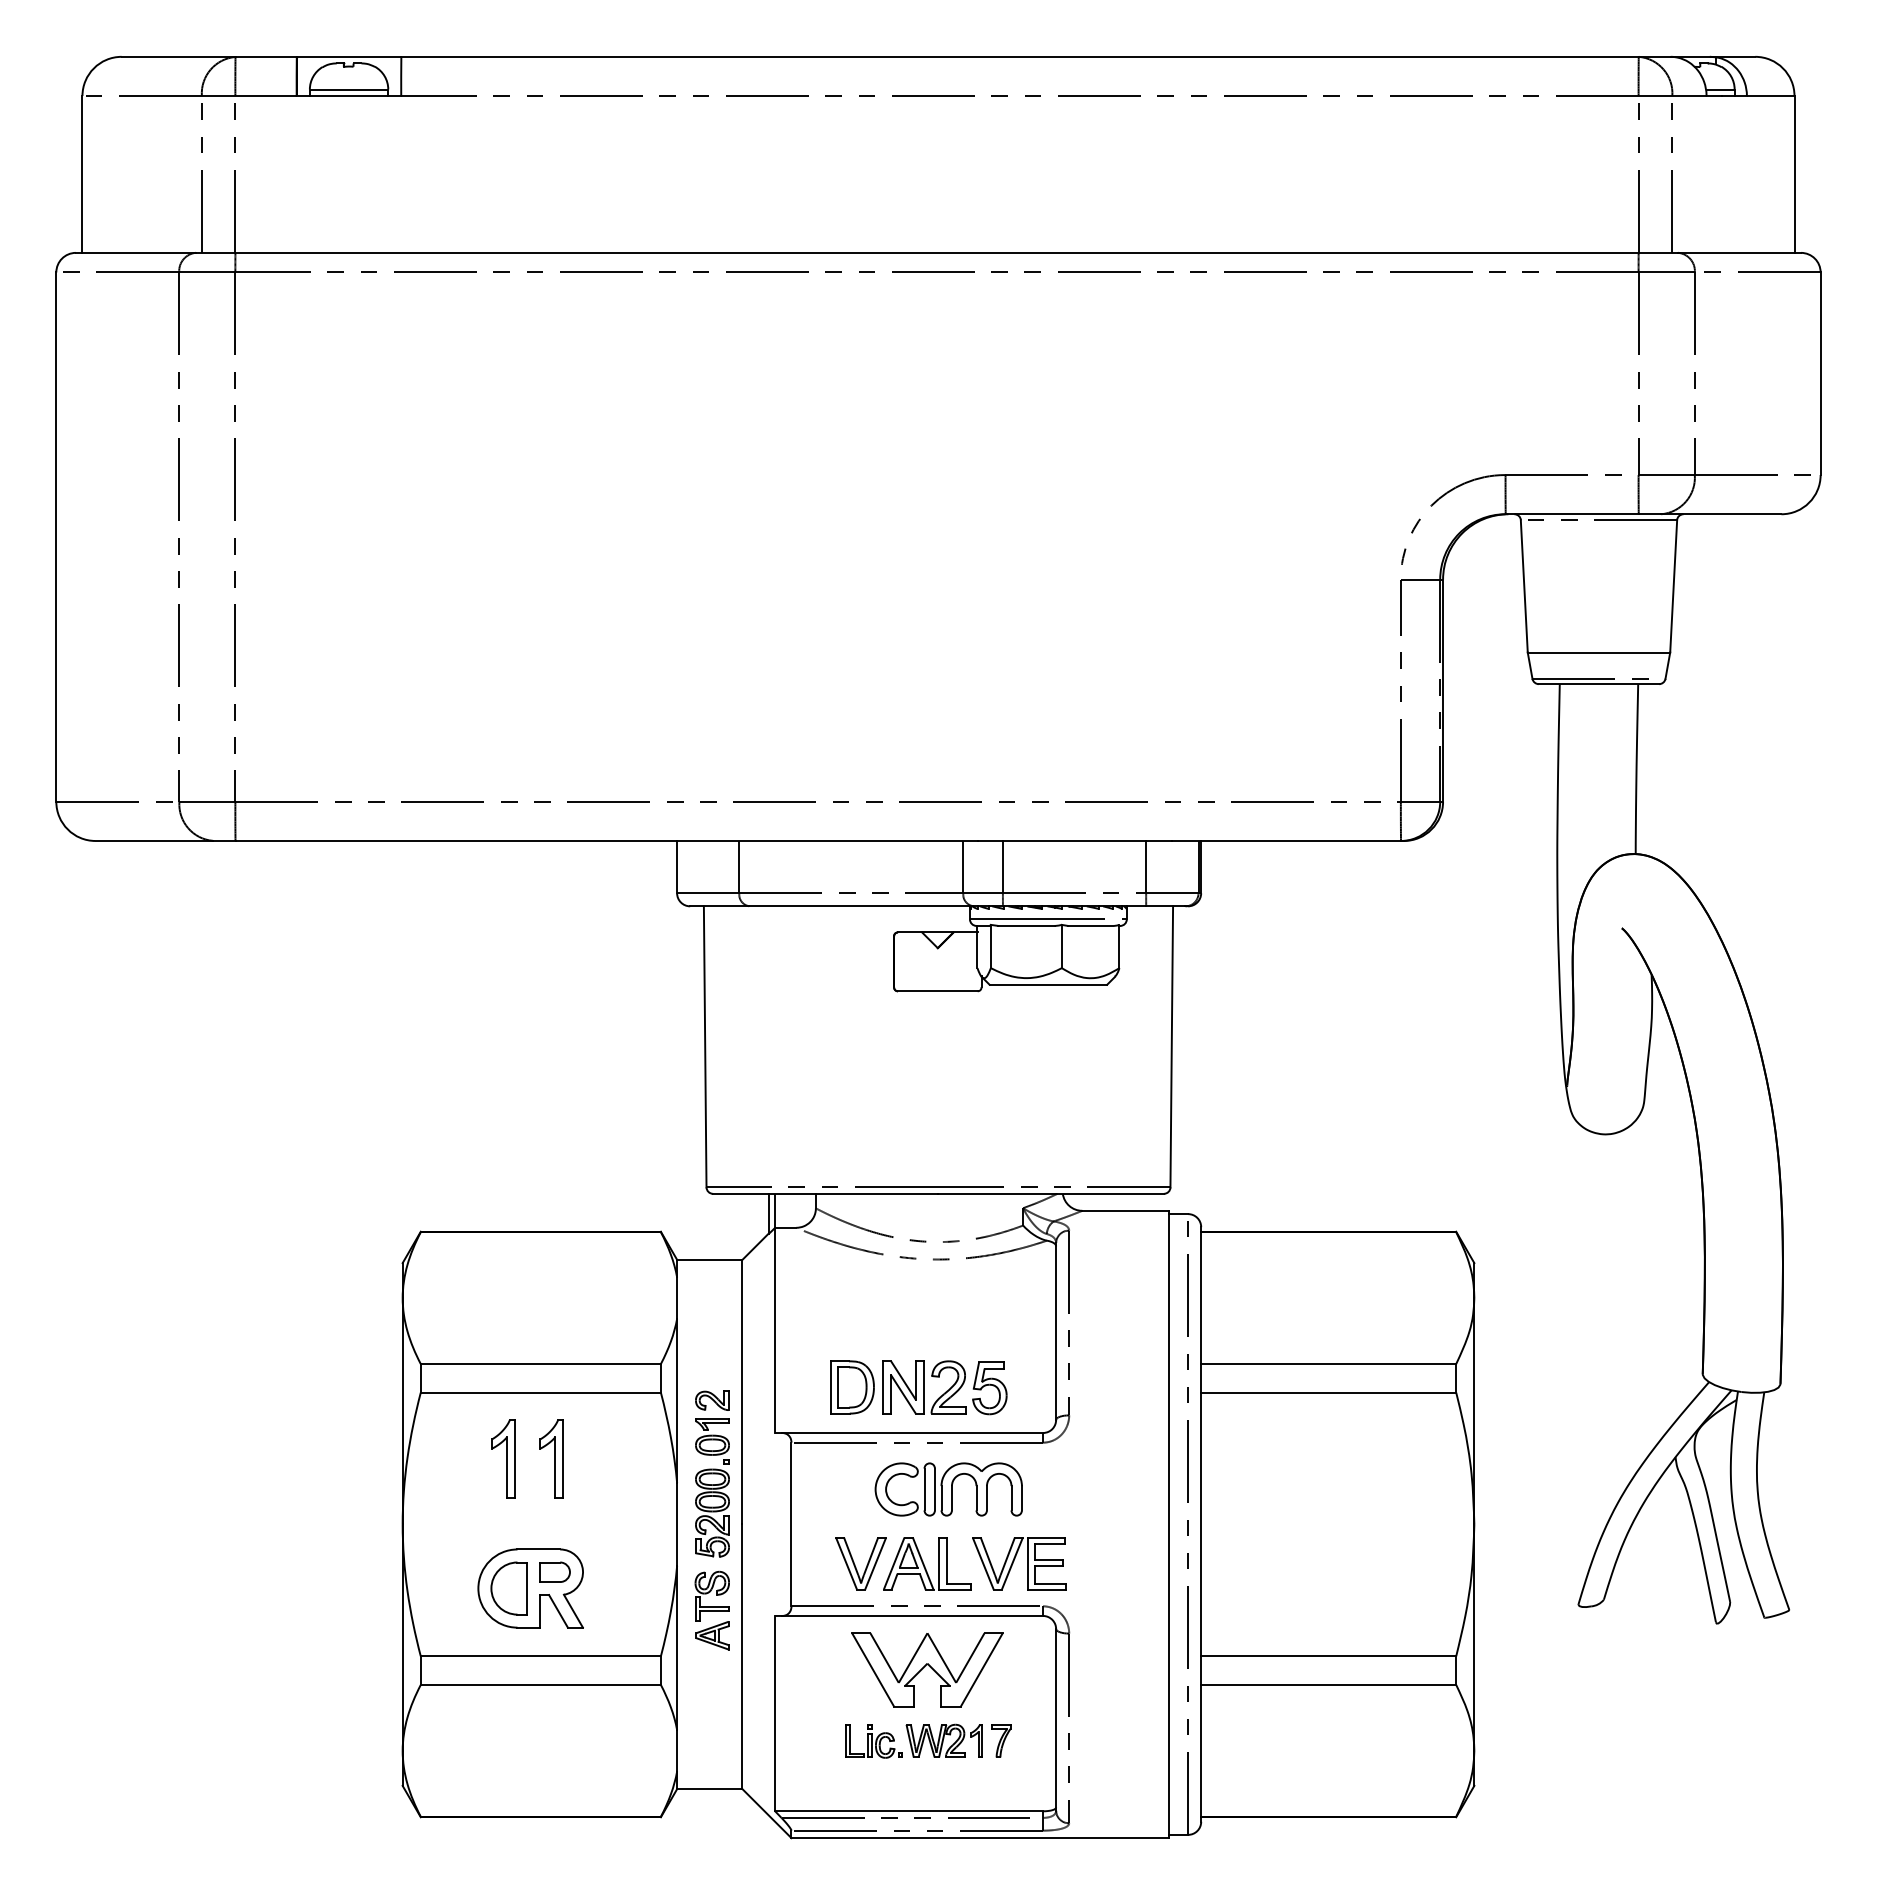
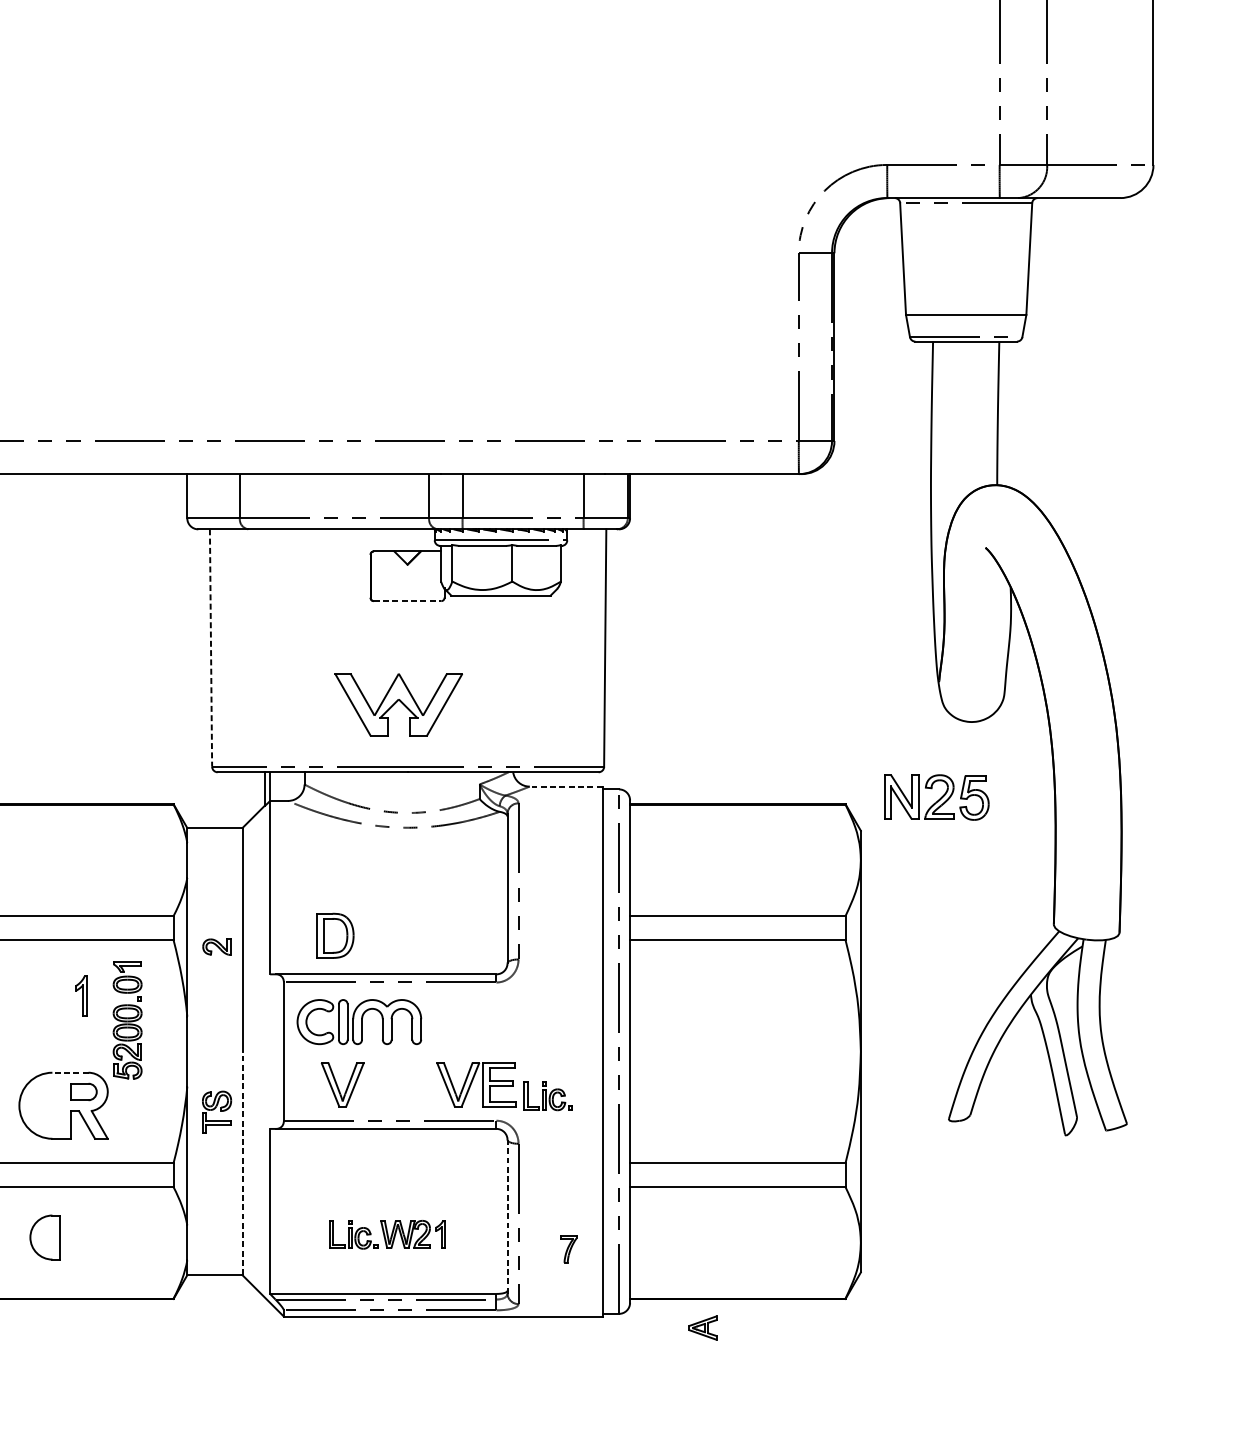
line: (937, 991) -> (407, 601), solid -> dashed
line: (705, 1047) -> (211, 648), solid -> dashed
line: (1124, 1210) -> (565, 786), solid -> dashed
part: (944, 1387) -> (936, 797), moved
part: (503, 1458) -> (40, 995), removed
part: (551, 1458) -> (81, 995), size x0.6
part: (712, 1487) -> (127, 1020), moved
part: (948, 1489) -> (359, 1022), moved
line: (538, 1549) -> (70, 1072), solid -> dashed
part: (927, 1563) -> (398, 1084), removed
part: (1103, 1577) -> (547, 1096), added
part: (508, 1588) -> (44, 1237), moved
part: (712, 1635) -> (703, 1327), moved
line: (742, 1656) -> (242, 1163), solid -> dashed
part: (927, 1669) -> (398, 704), moved
line: (1056, 1719) -> (507, 1216), solid -> dashed
part: (1001, 1740) -> (568, 1248), moved

